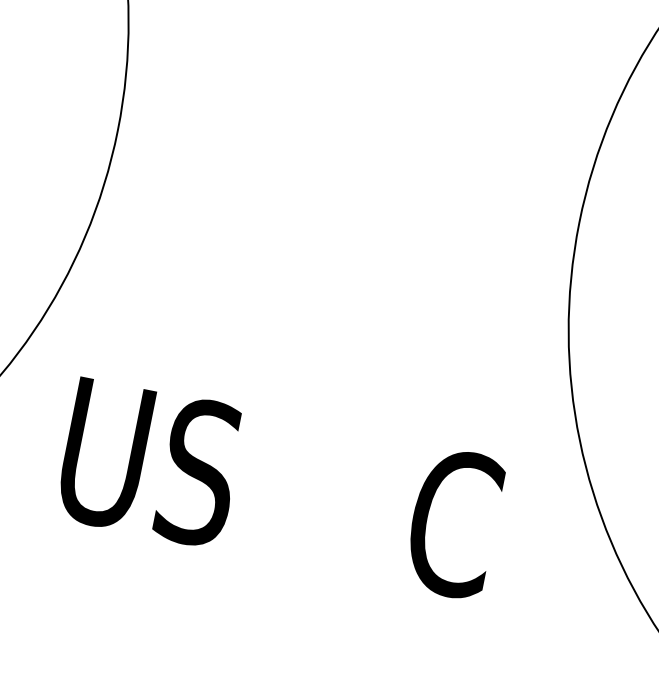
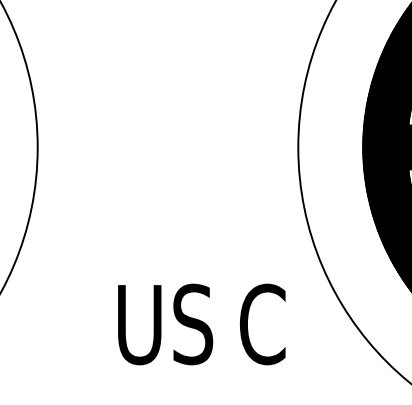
text: (150, 462) -> (165, 324), moved

